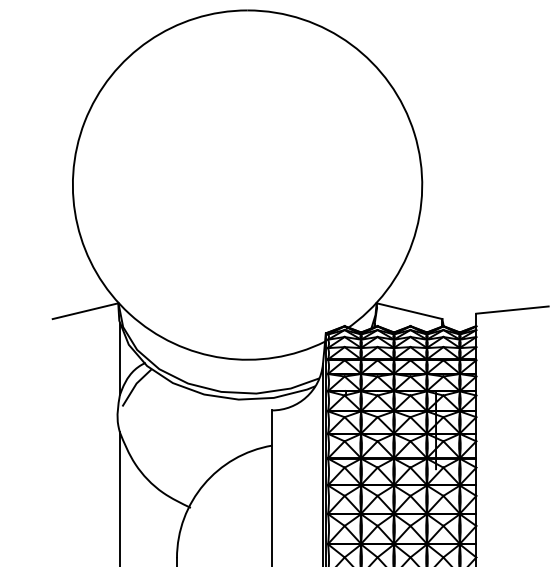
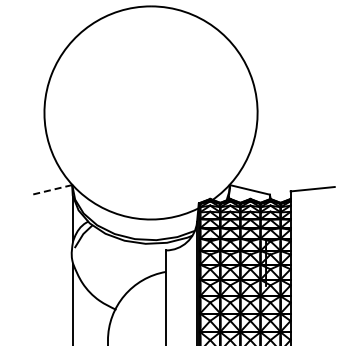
line: (86, 310) -> (52, 189), solid -> dashed

